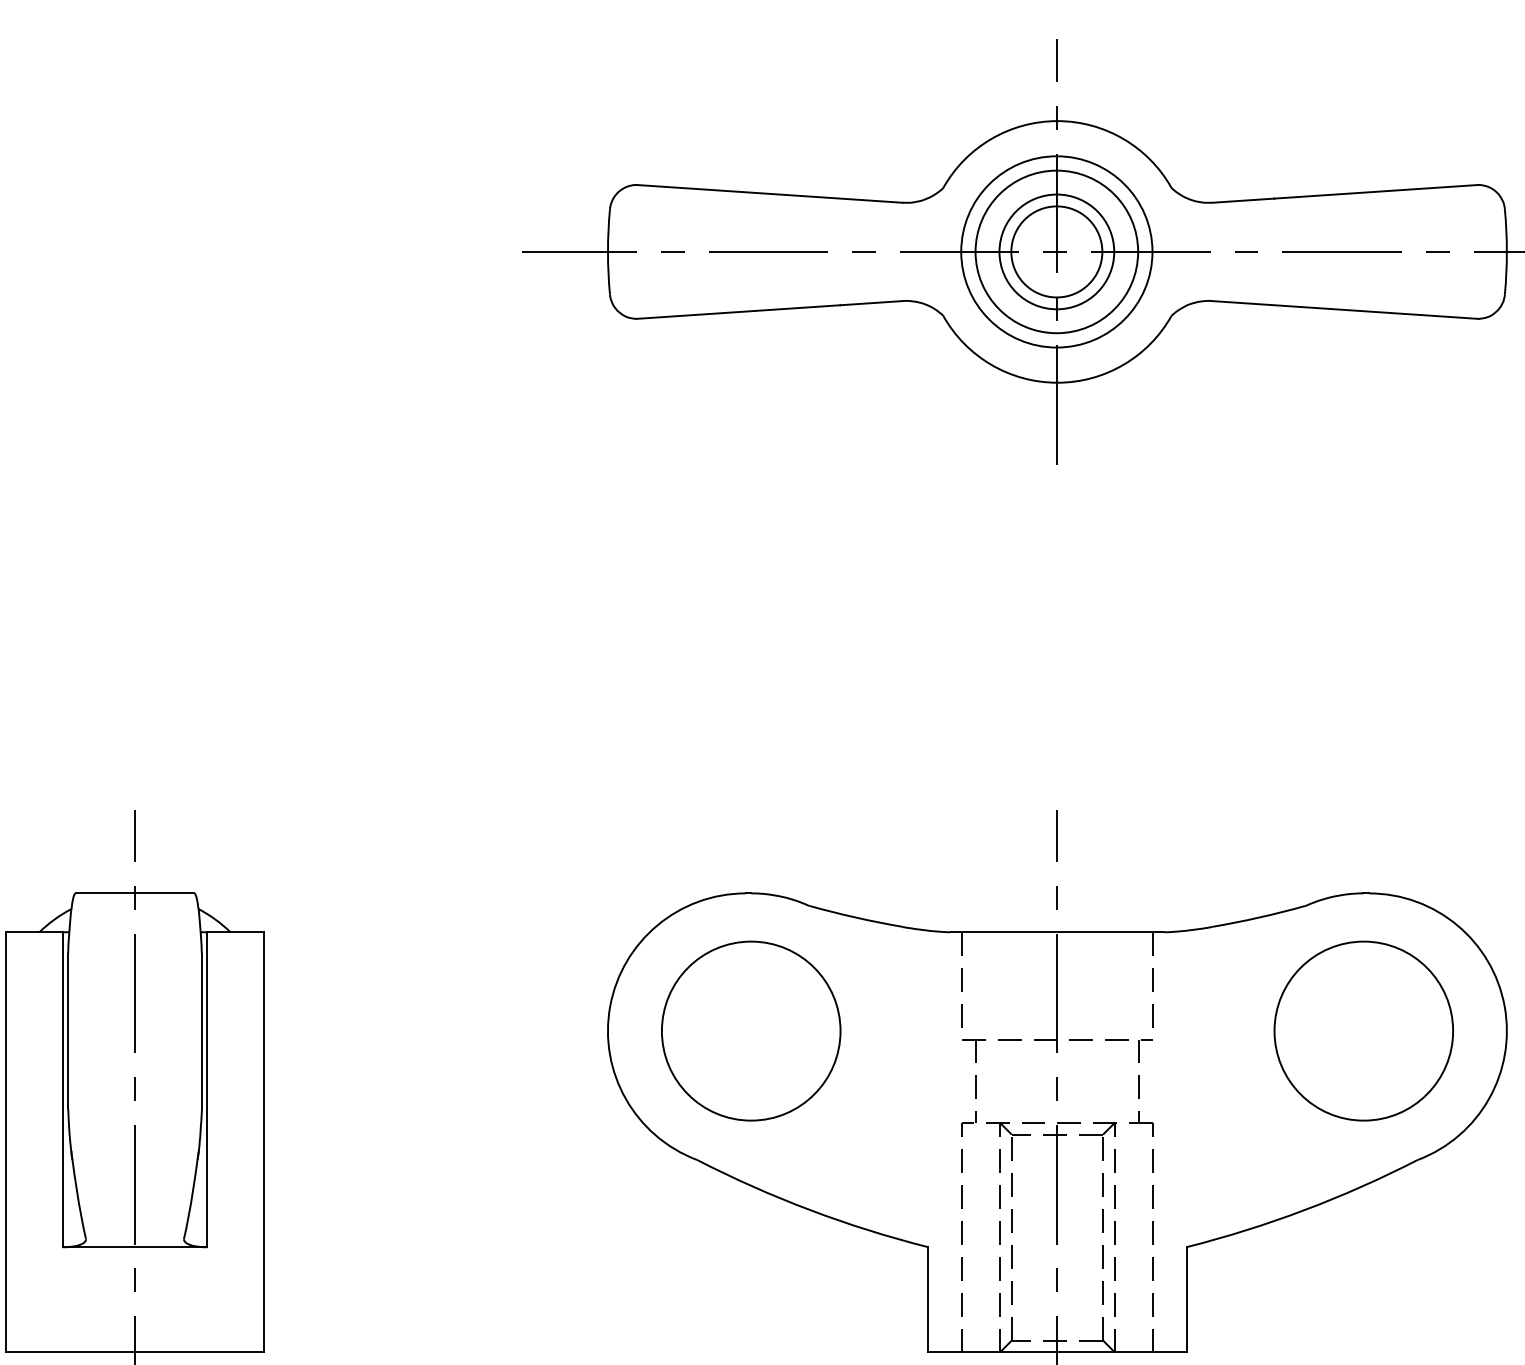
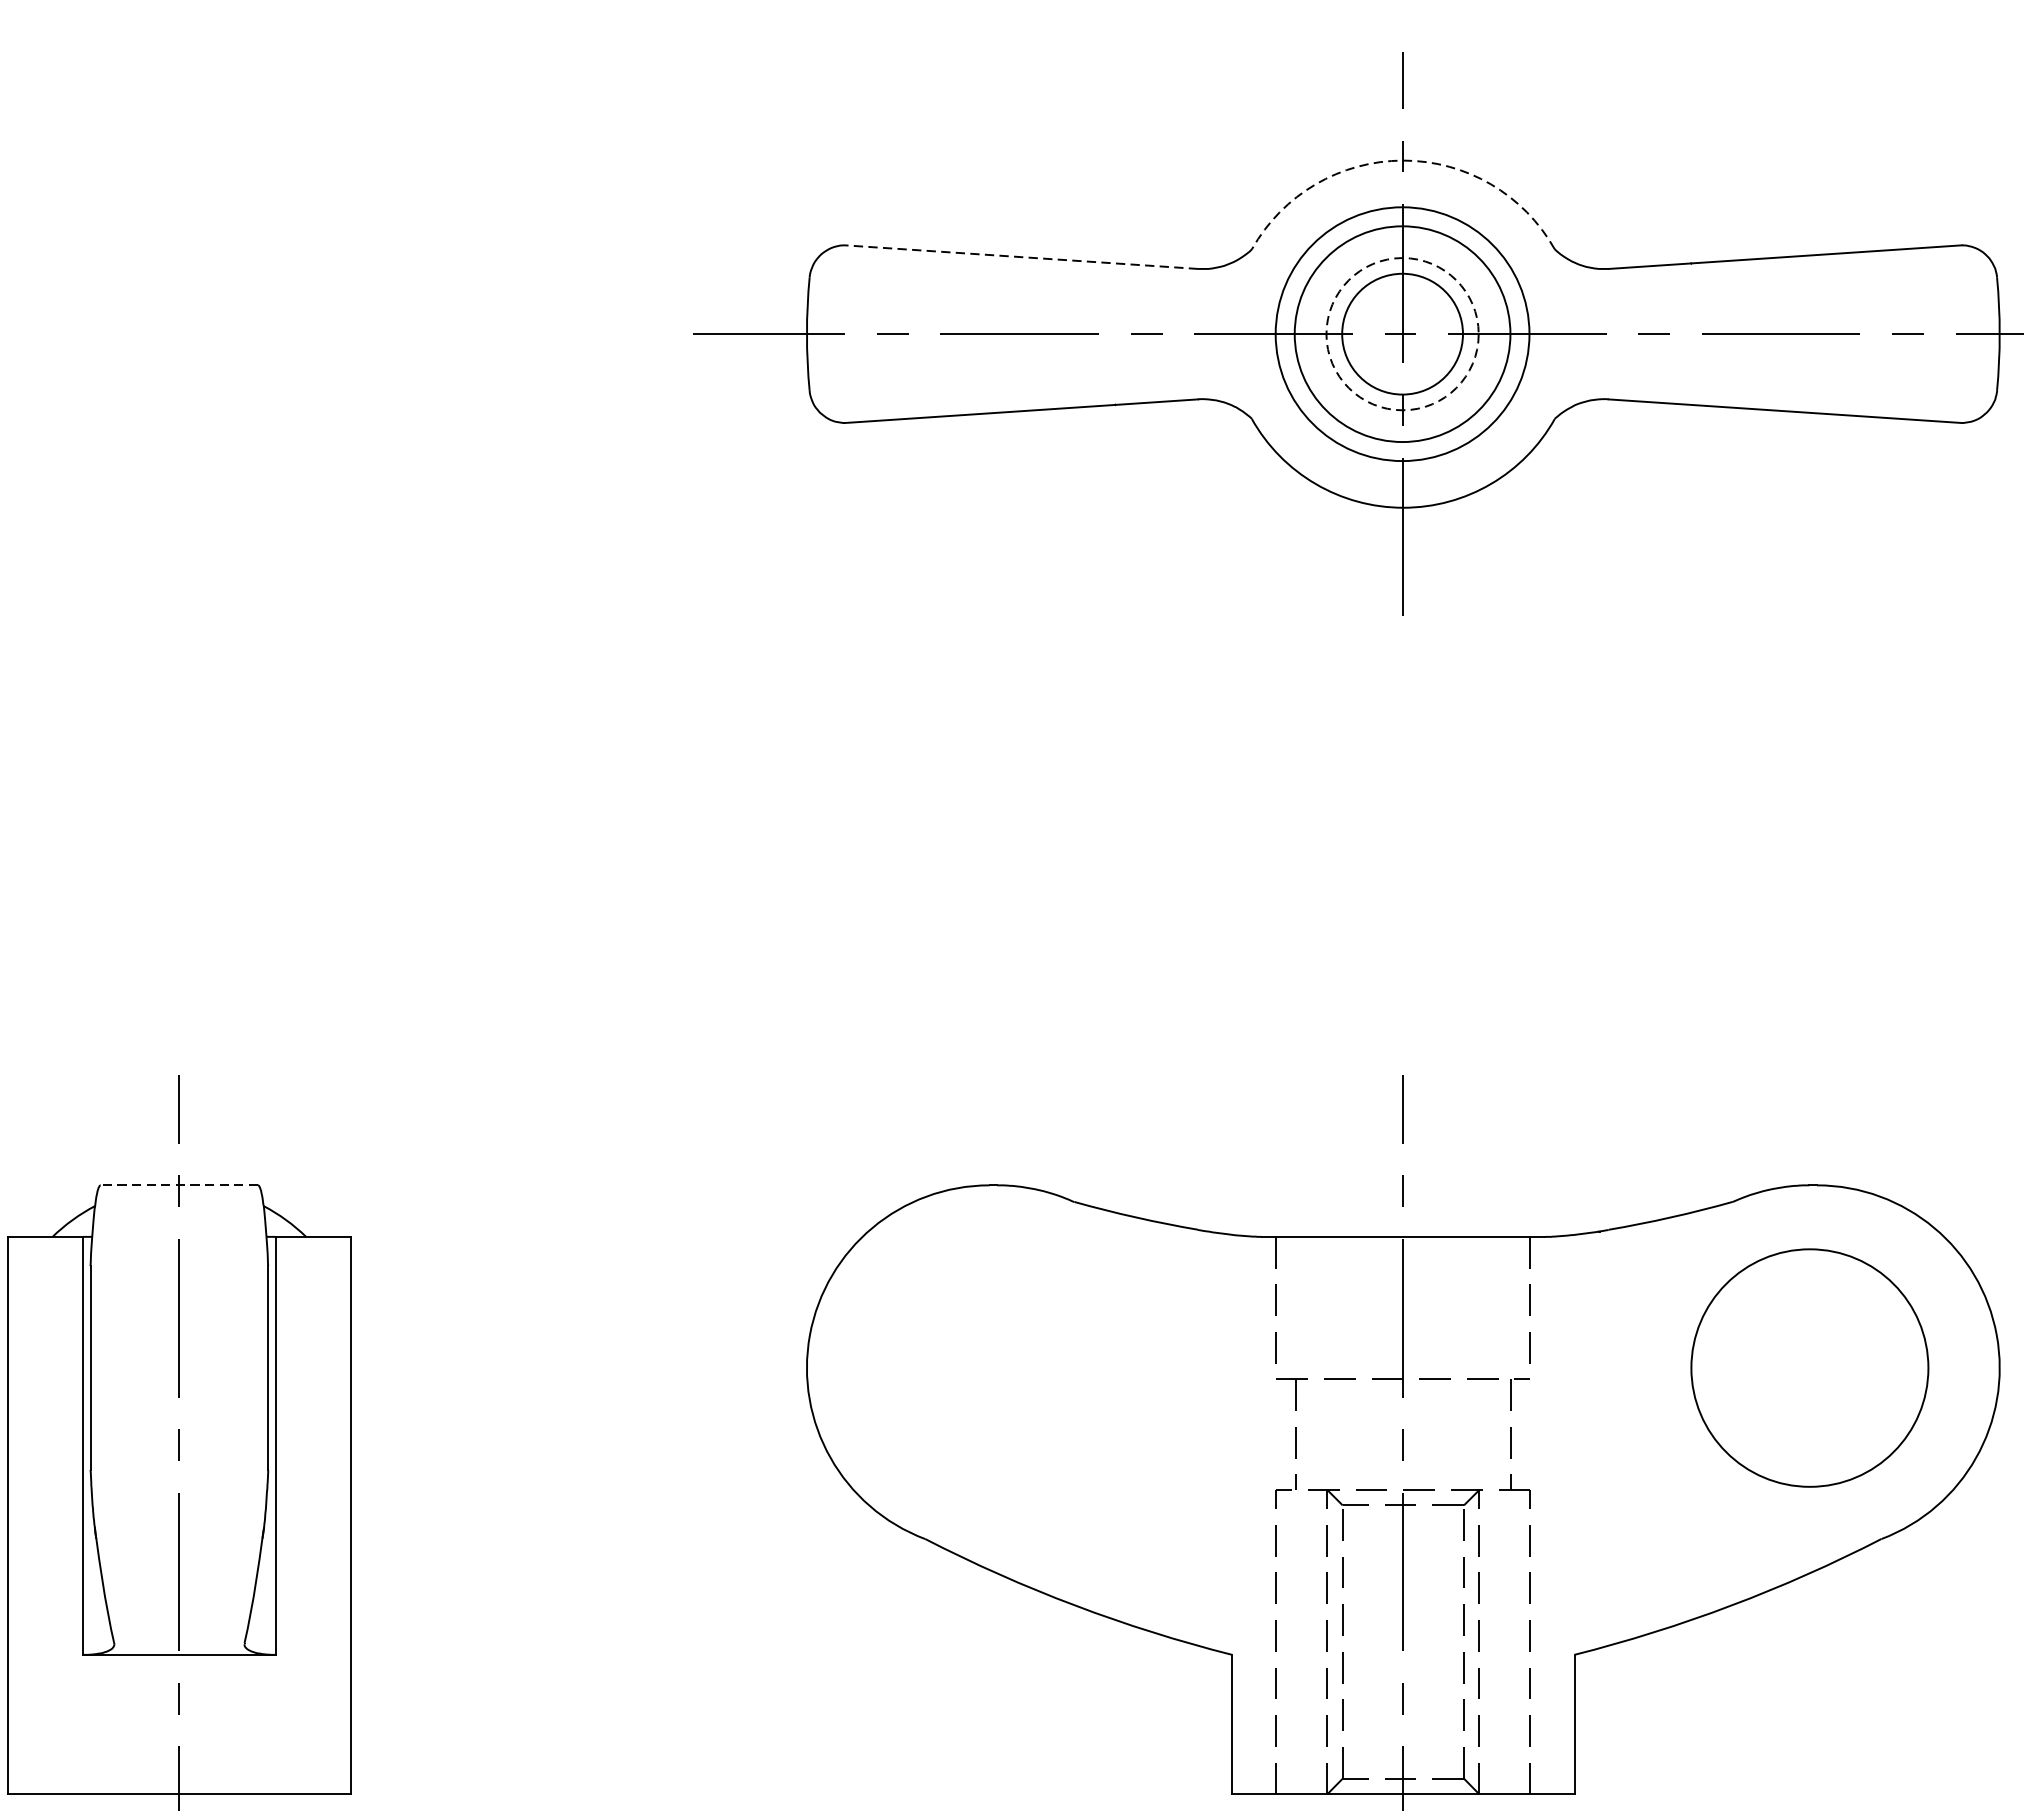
arc: (1057, 121) -> (1403, 161), solid -> dashed
line: (769, 193) -> (1021, 256), solid -> dashed
circle: (1056, 251) -> (1402, 333), solid -> dashed
line: (134, 893) -> (178, 1185), solid -> dashed
part: (751, 1030) -> (997, 1367), removed

